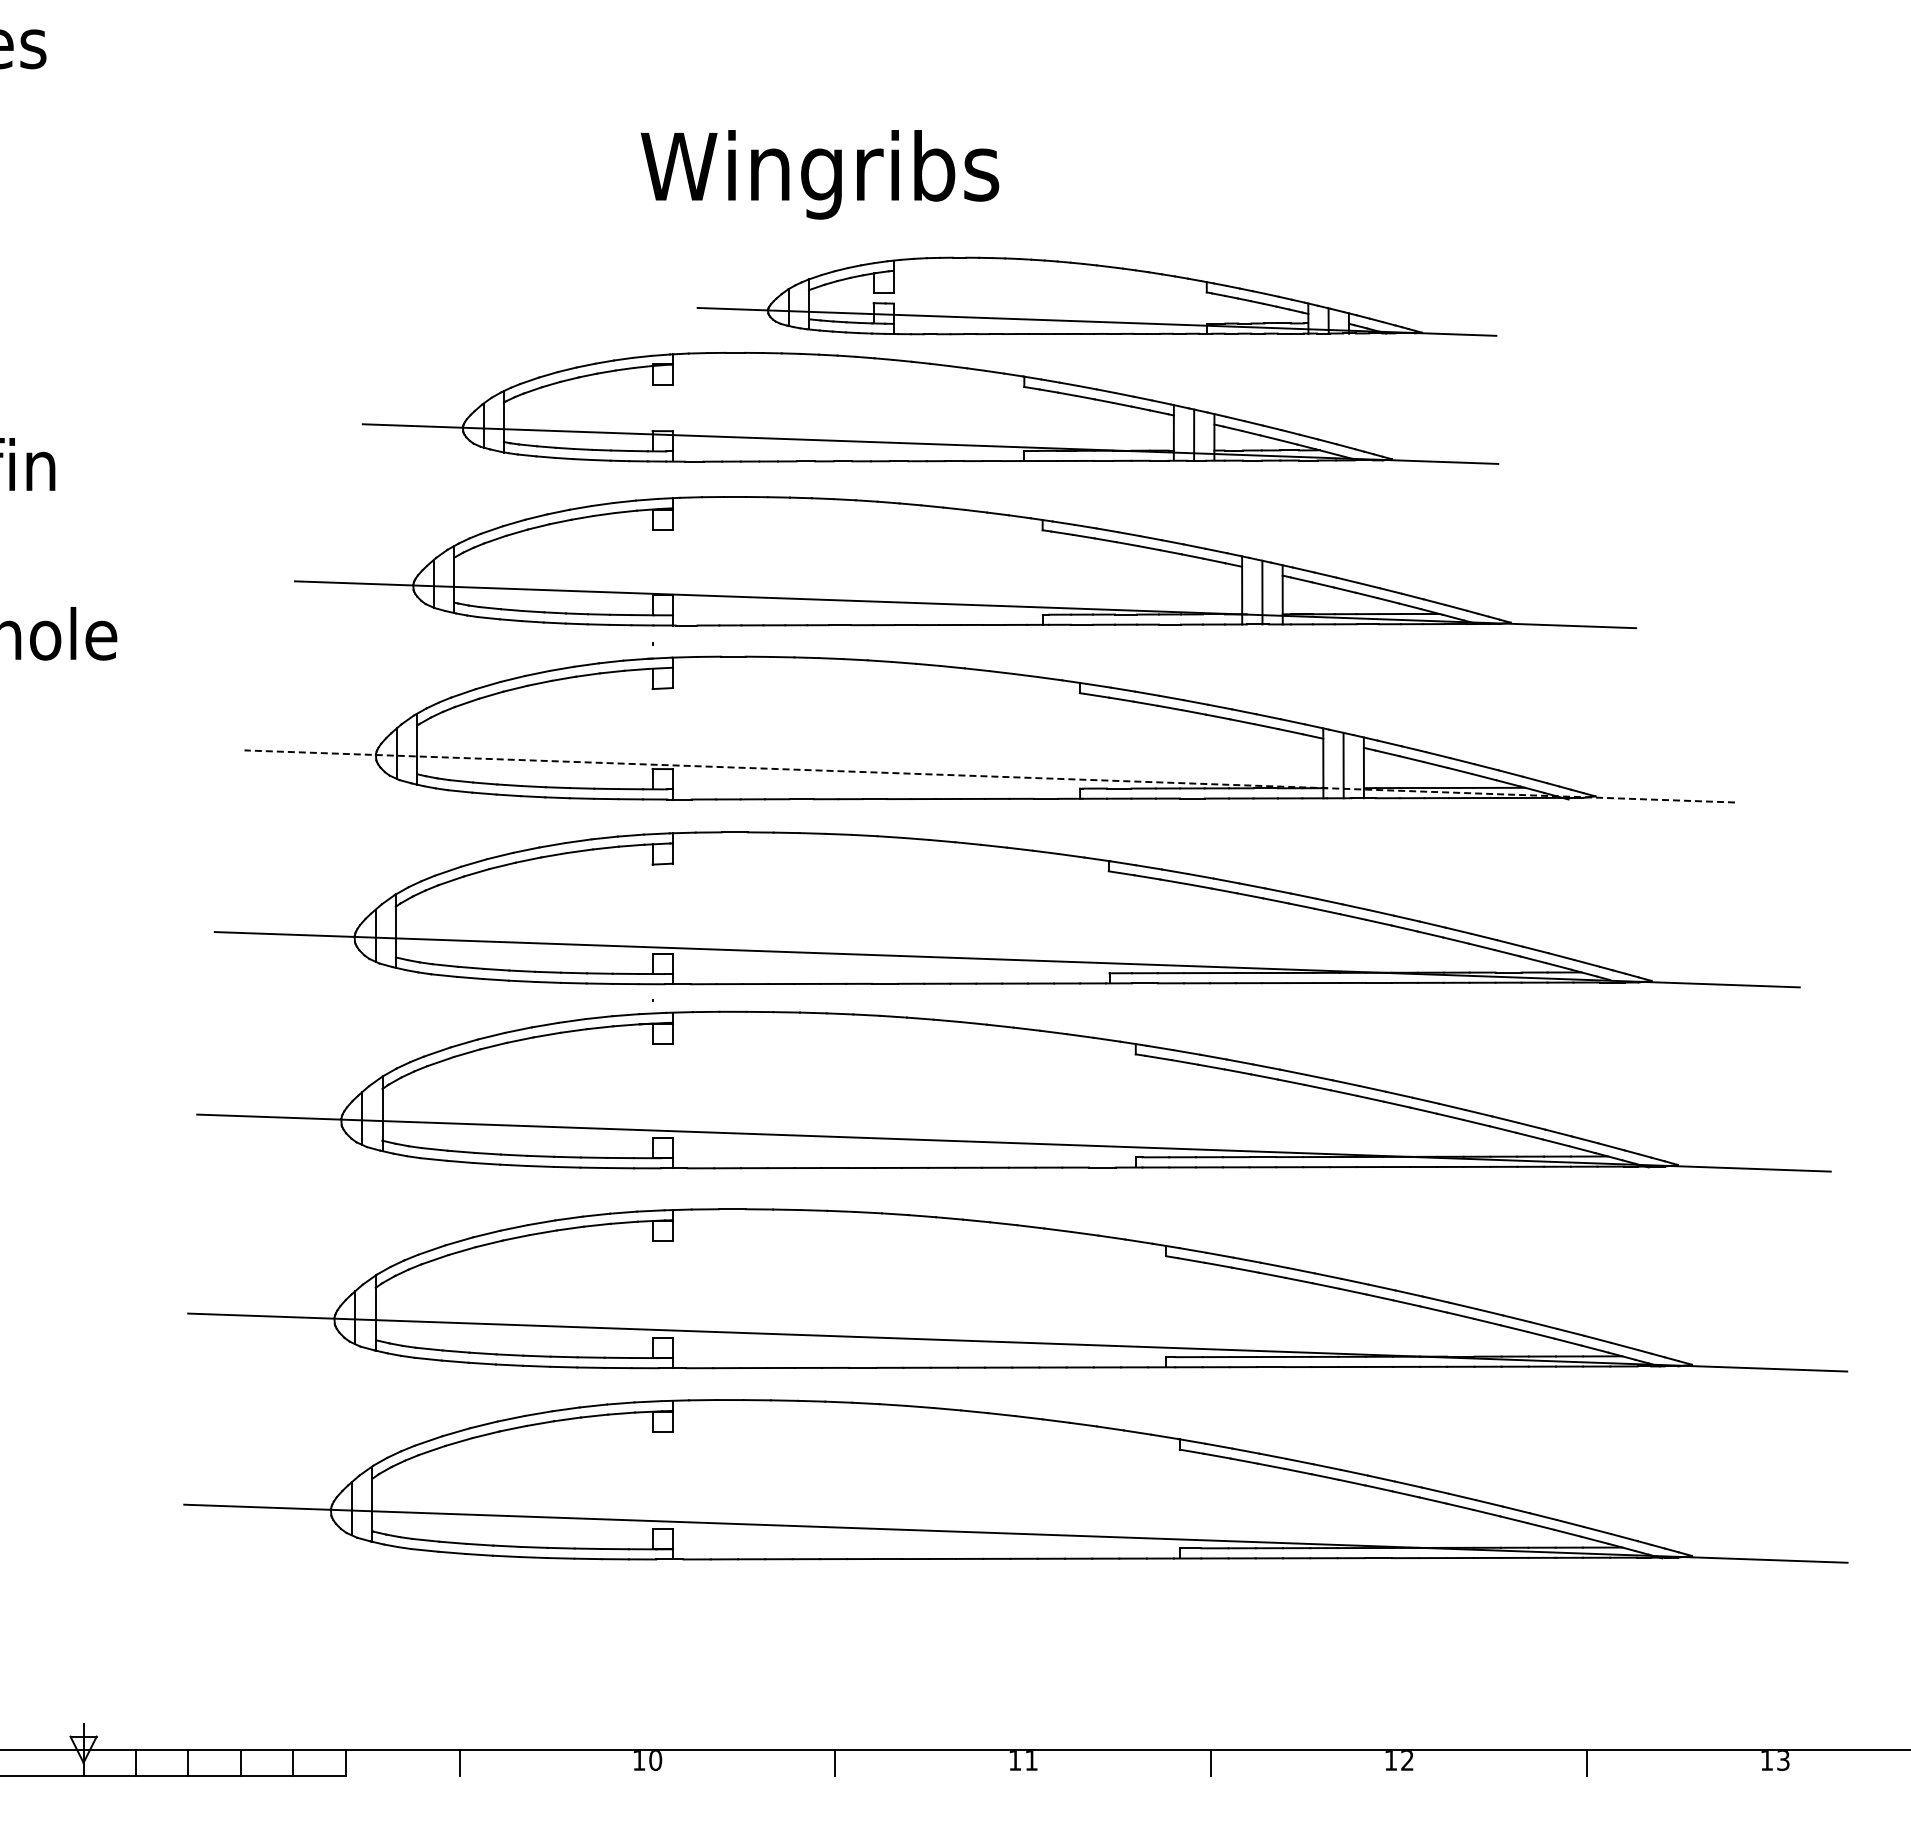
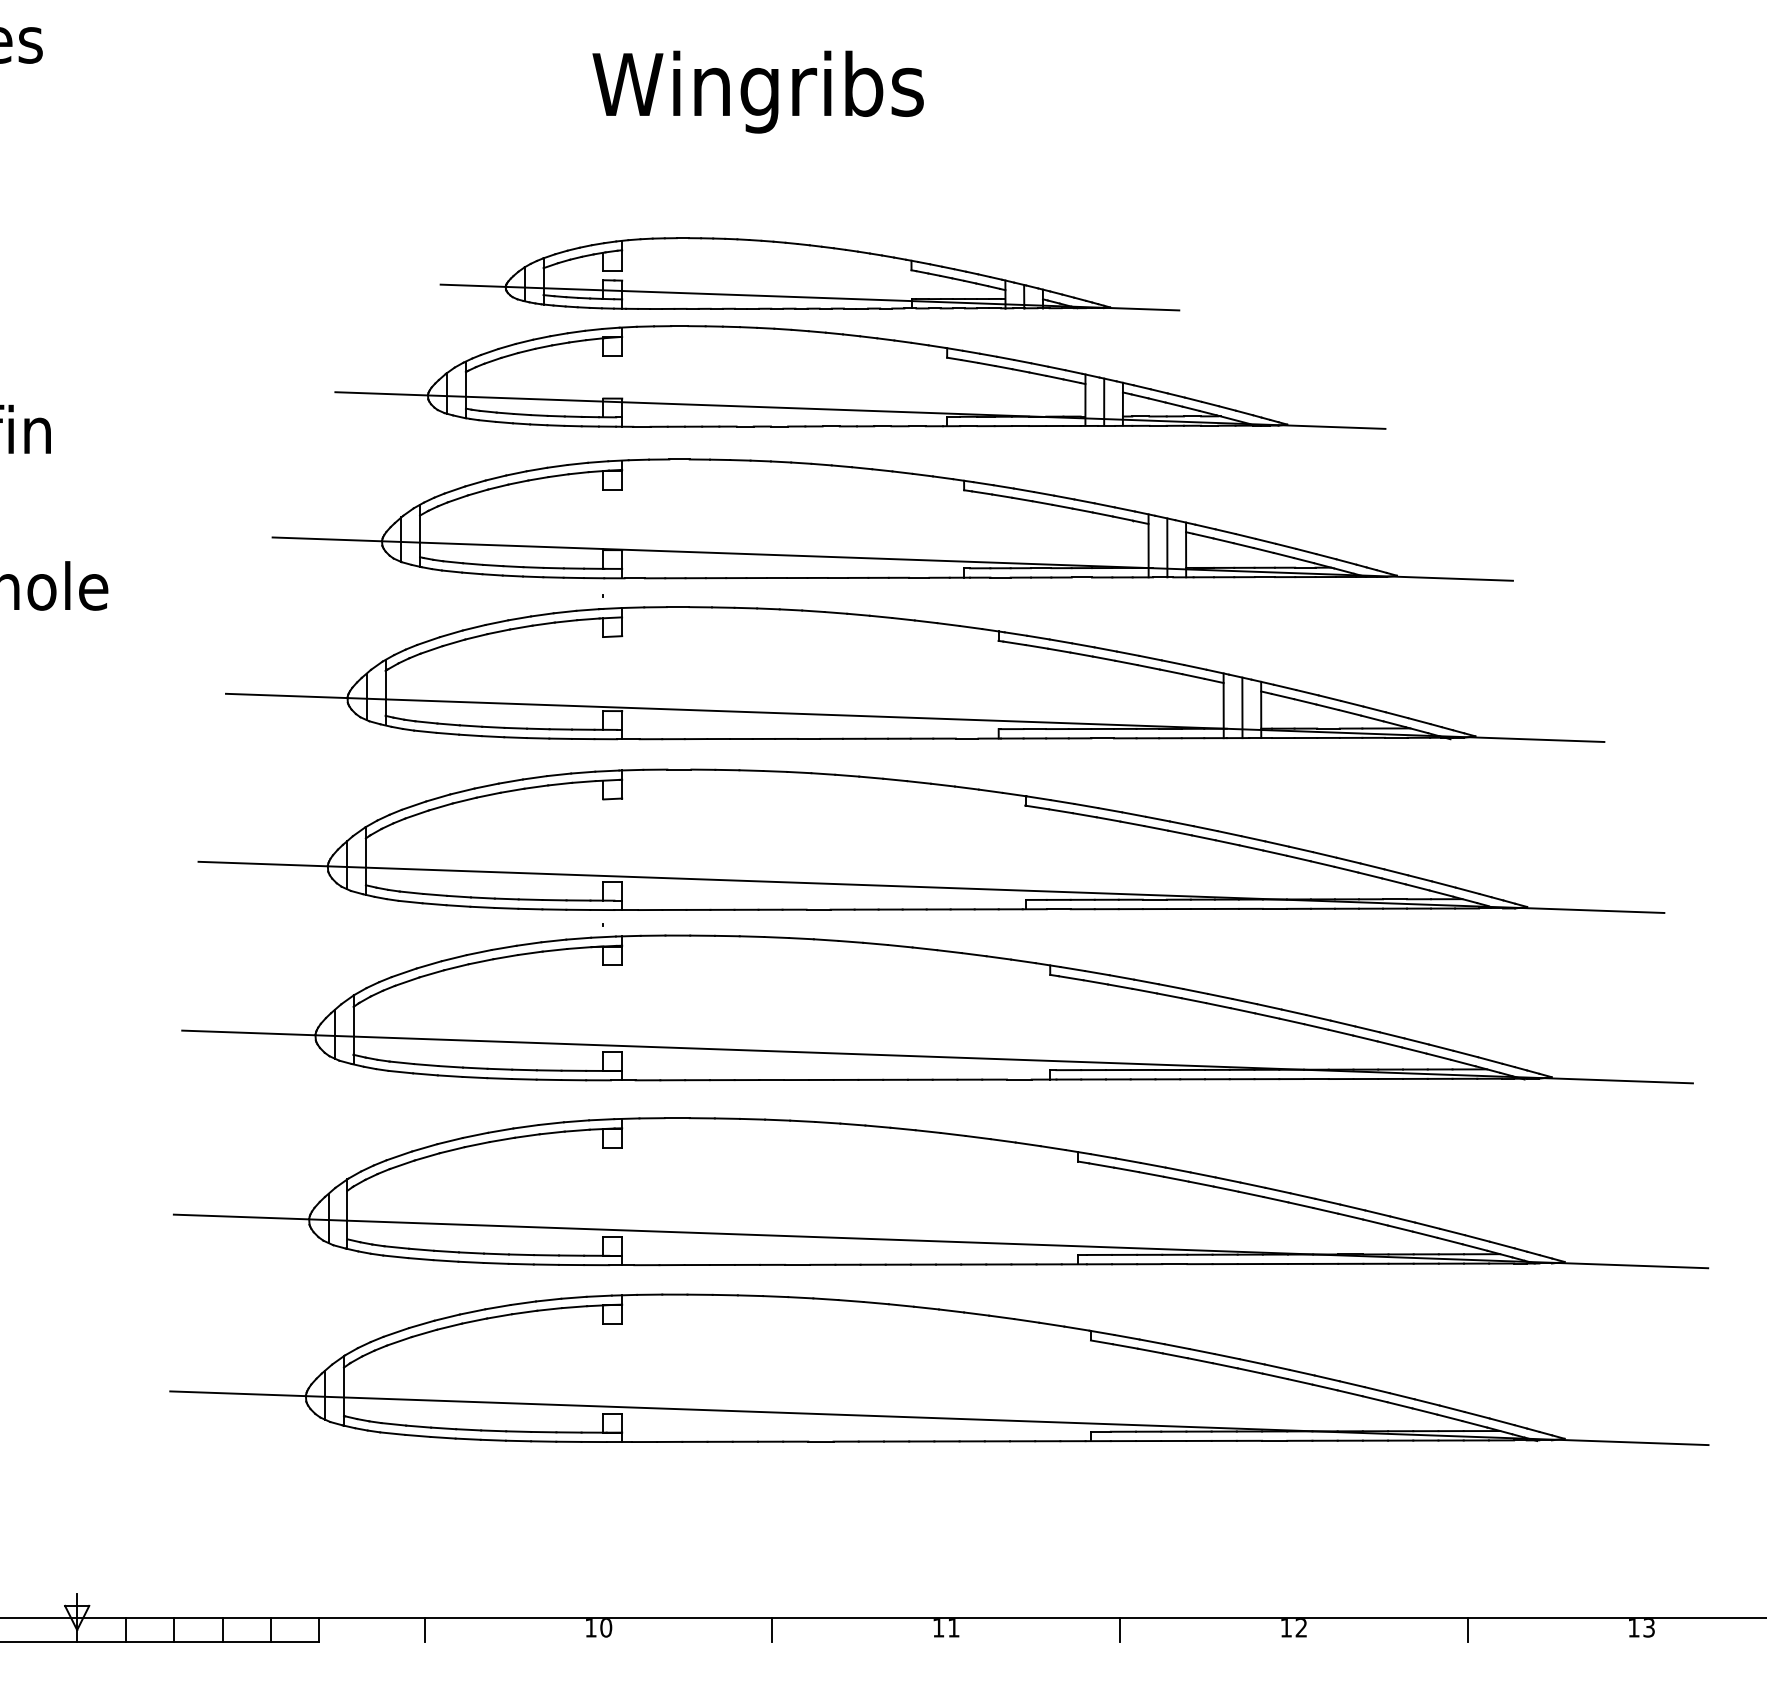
text: (819, 174) -> (757, 91), moved
part: (1096, 296) -> (809, 274), moved
line: (989, 776) -> (914, 717), dashed -> solid

